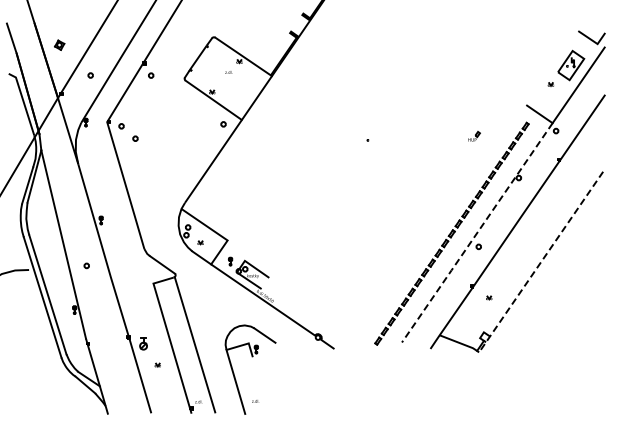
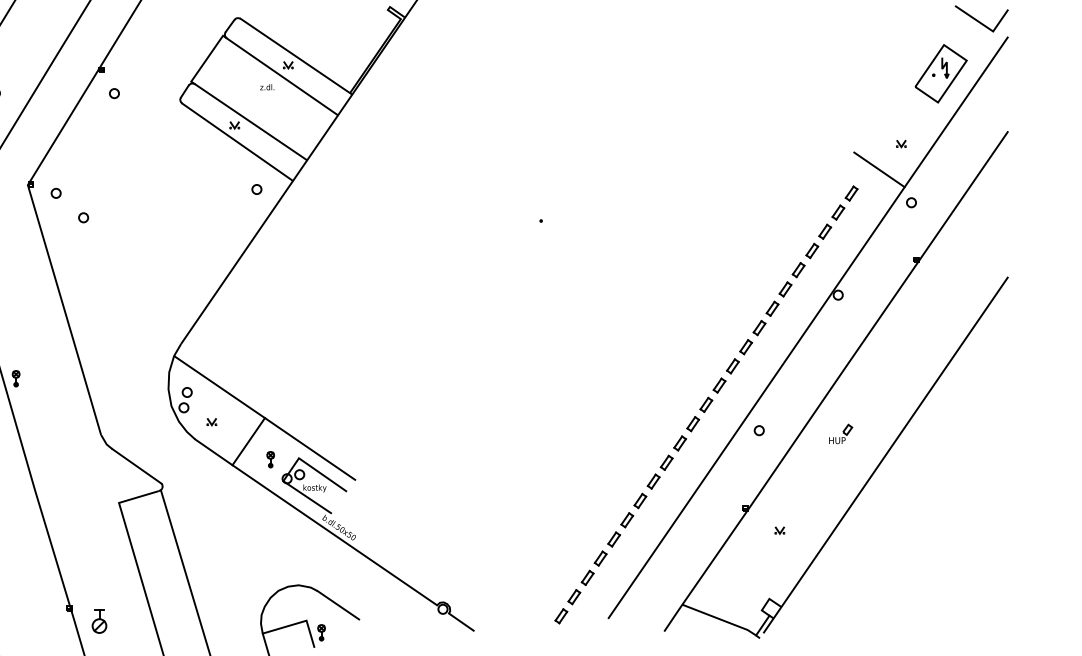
line: (236, 66) -> (282, 75), added
part: (550, 84) -> (900, 144), moved
line: (220, 89) -> (250, 120), added
part: (474, 136) -> (841, 433), moved
line: (476, 233) -> (754, 404), dashed -> solid
line: (250, 255) -> (309, 447), added
line: (543, 259) -> (886, 455), dashed -> solid

